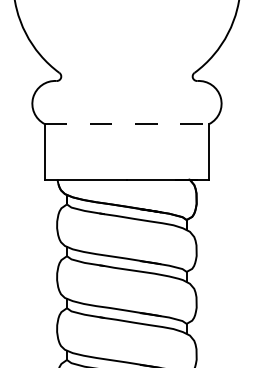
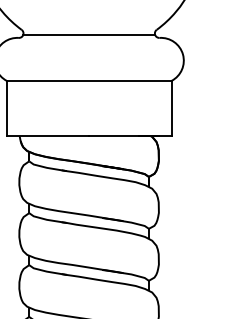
line: (126, 78) -> (88, 35), added
line: (127, 123) -> (89, 80), dashed -> solid

